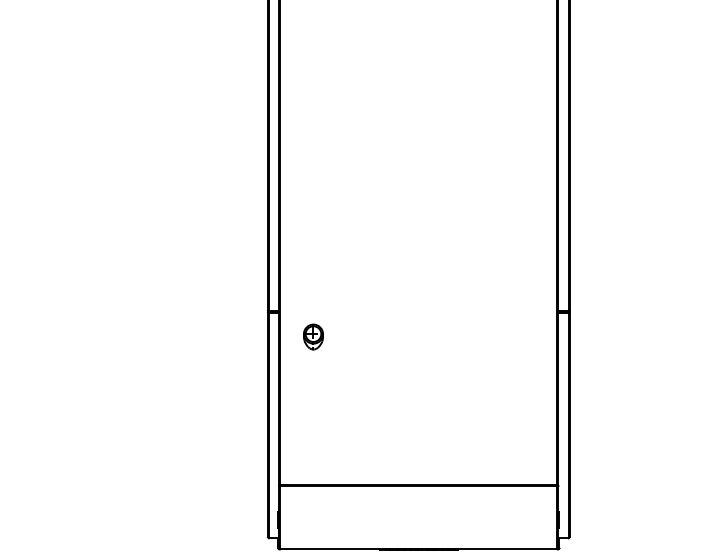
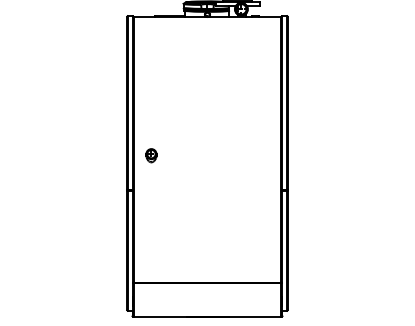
part: (313, 336) -> (151, 155), moved

